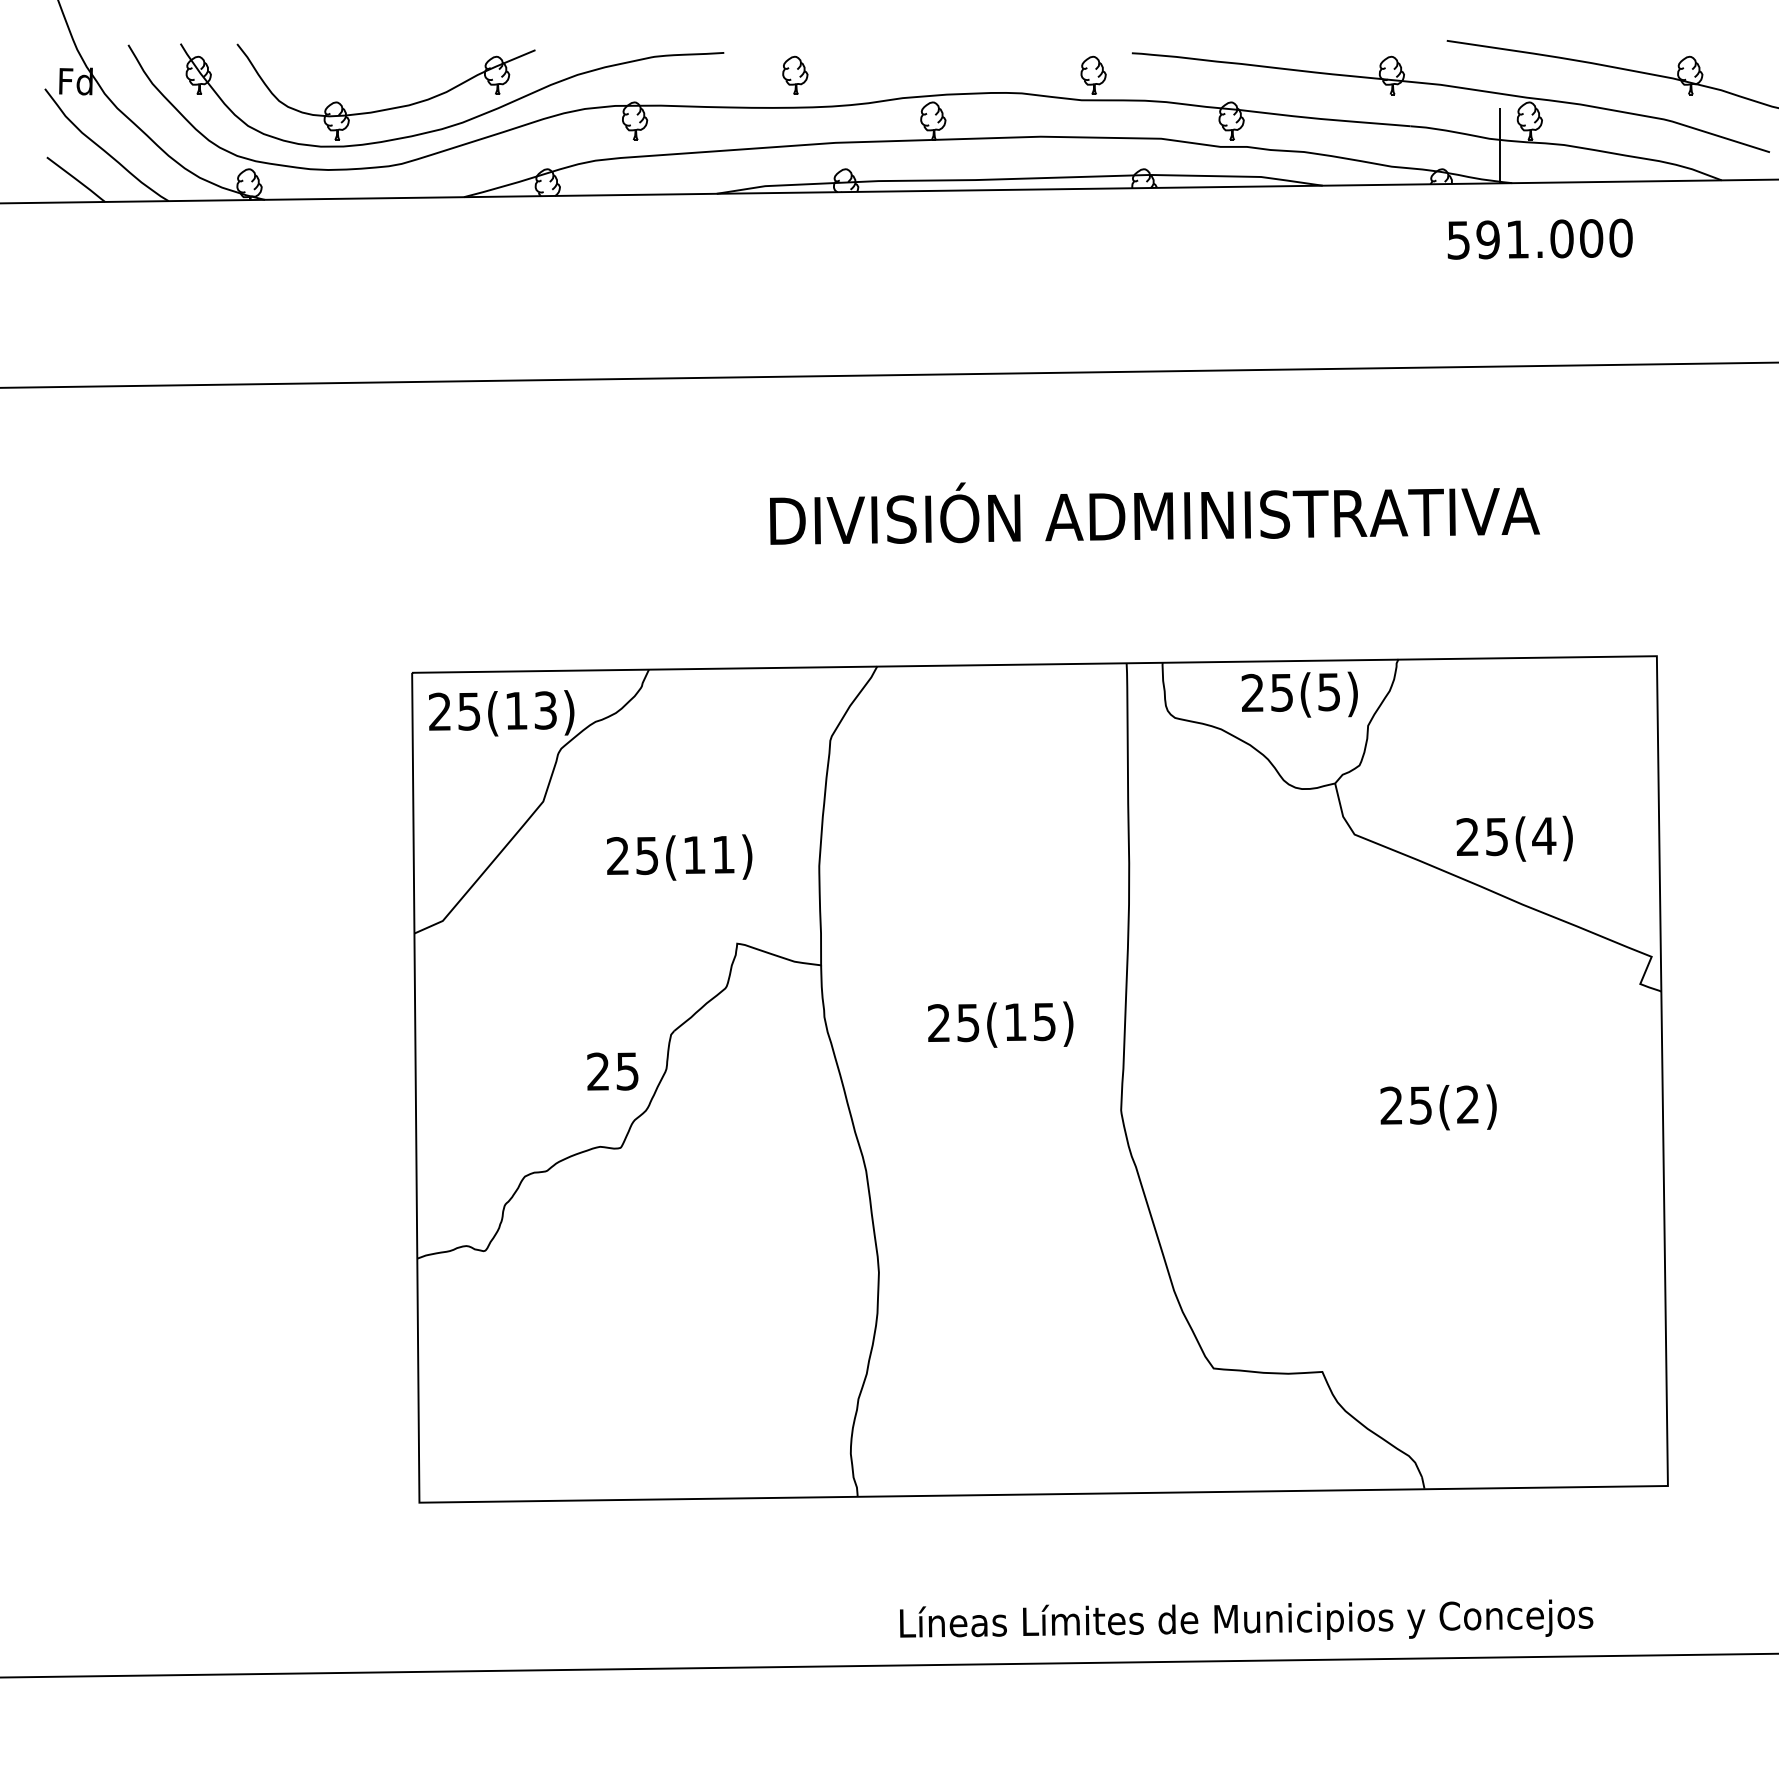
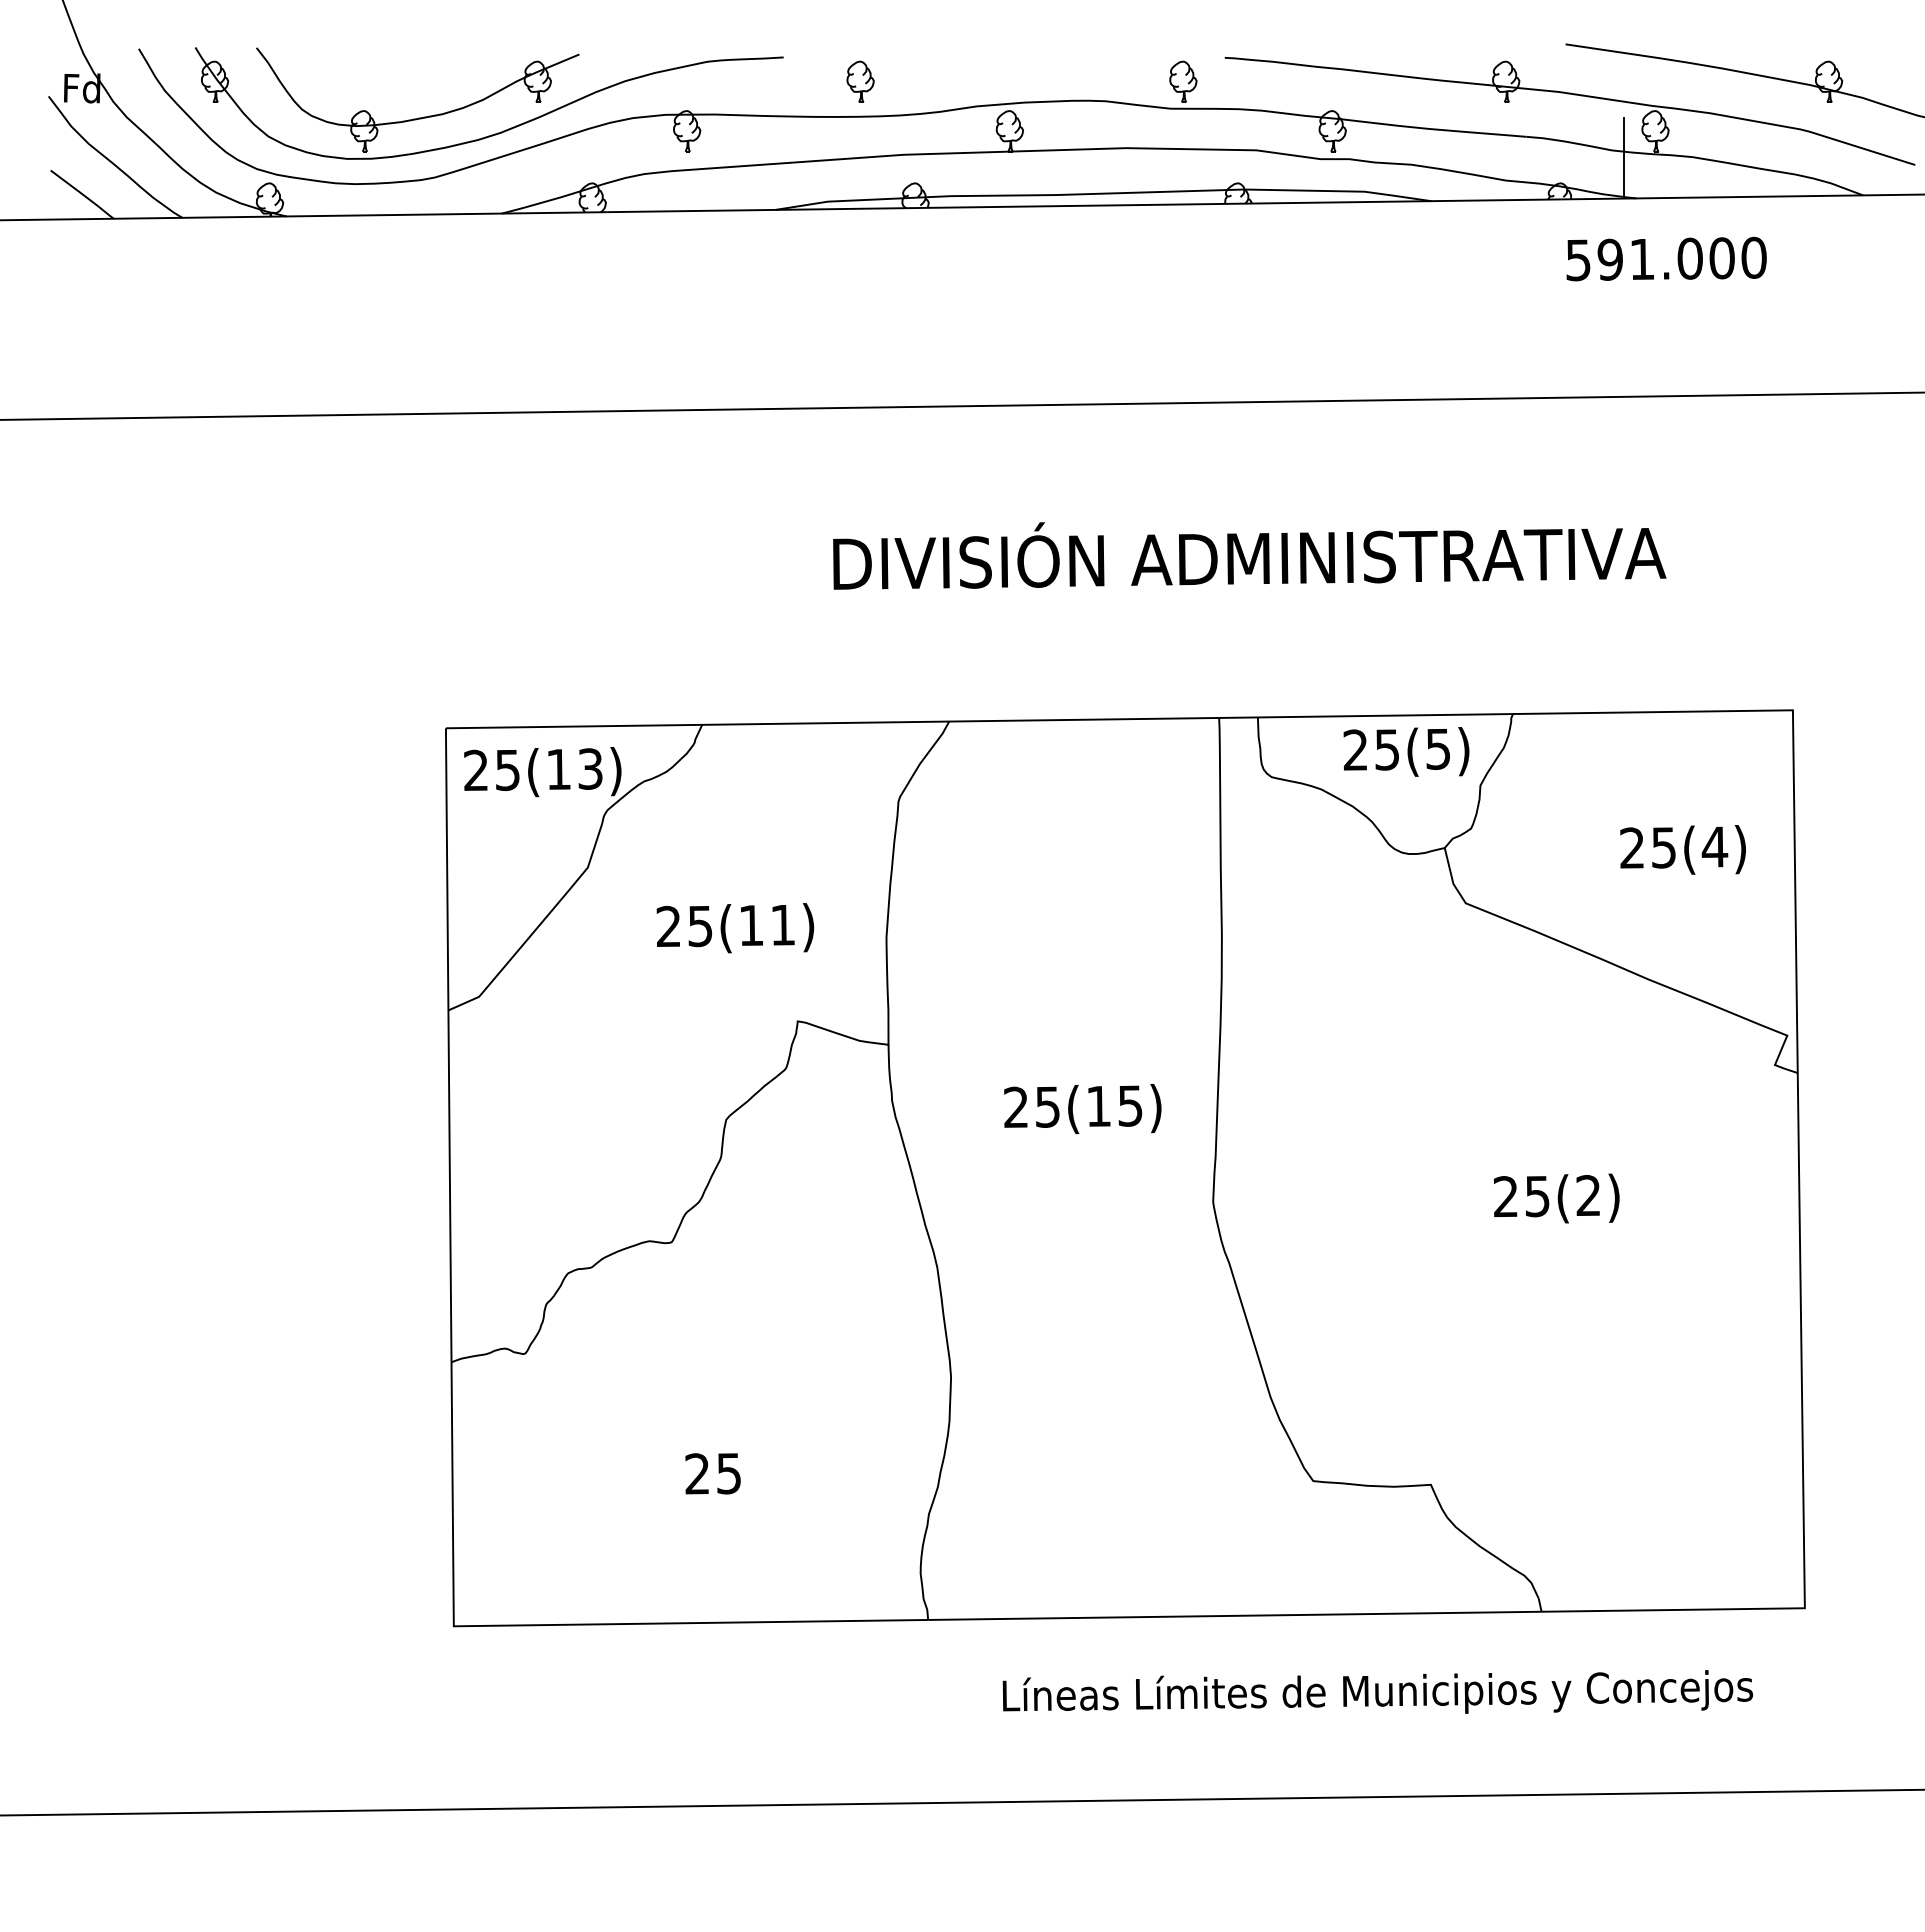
text: (1514, 838) -> (1682, 849), moved
text: (612, 1071) -> (712, 1473), moved
text: (1246, 1619) -> (1377, 1691), moved

